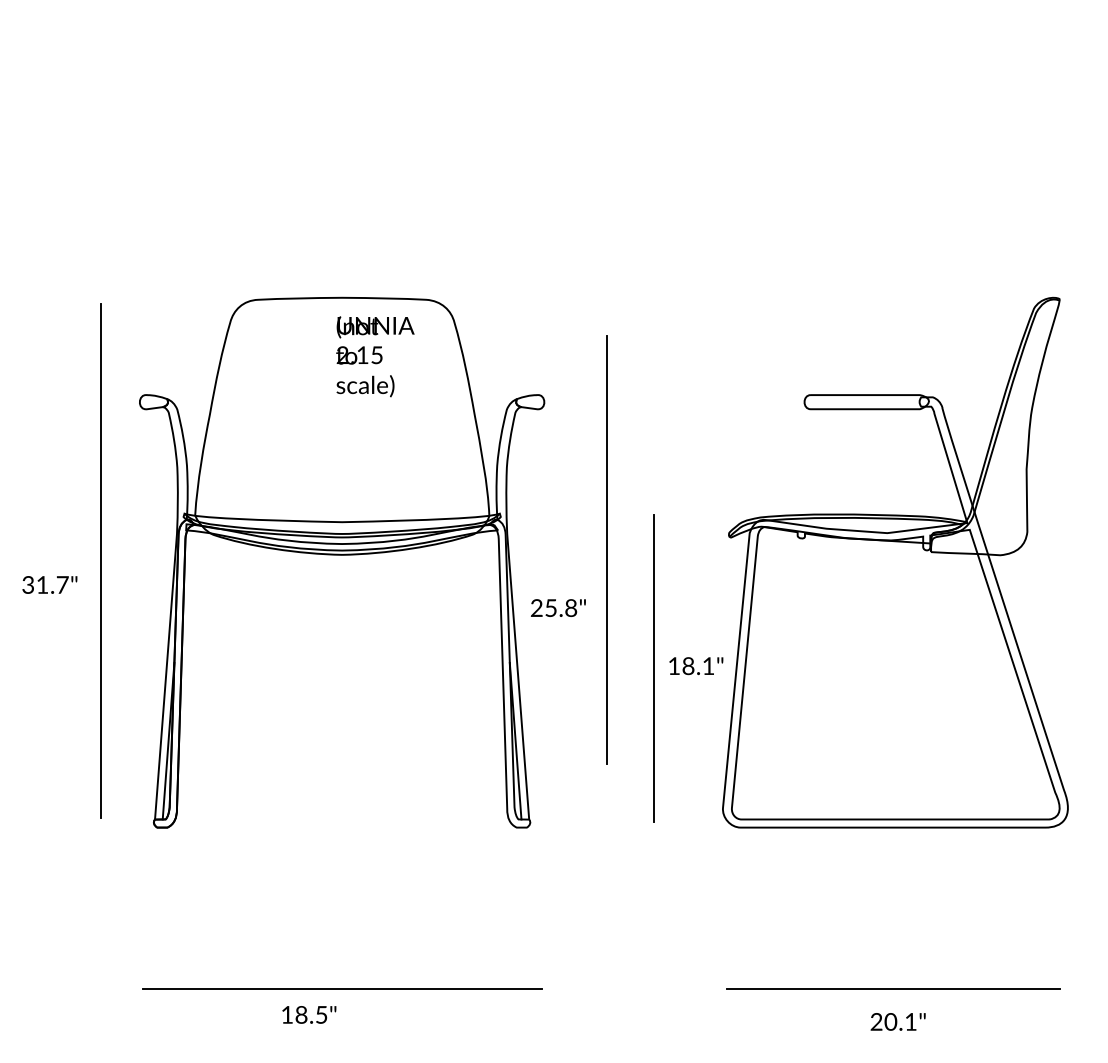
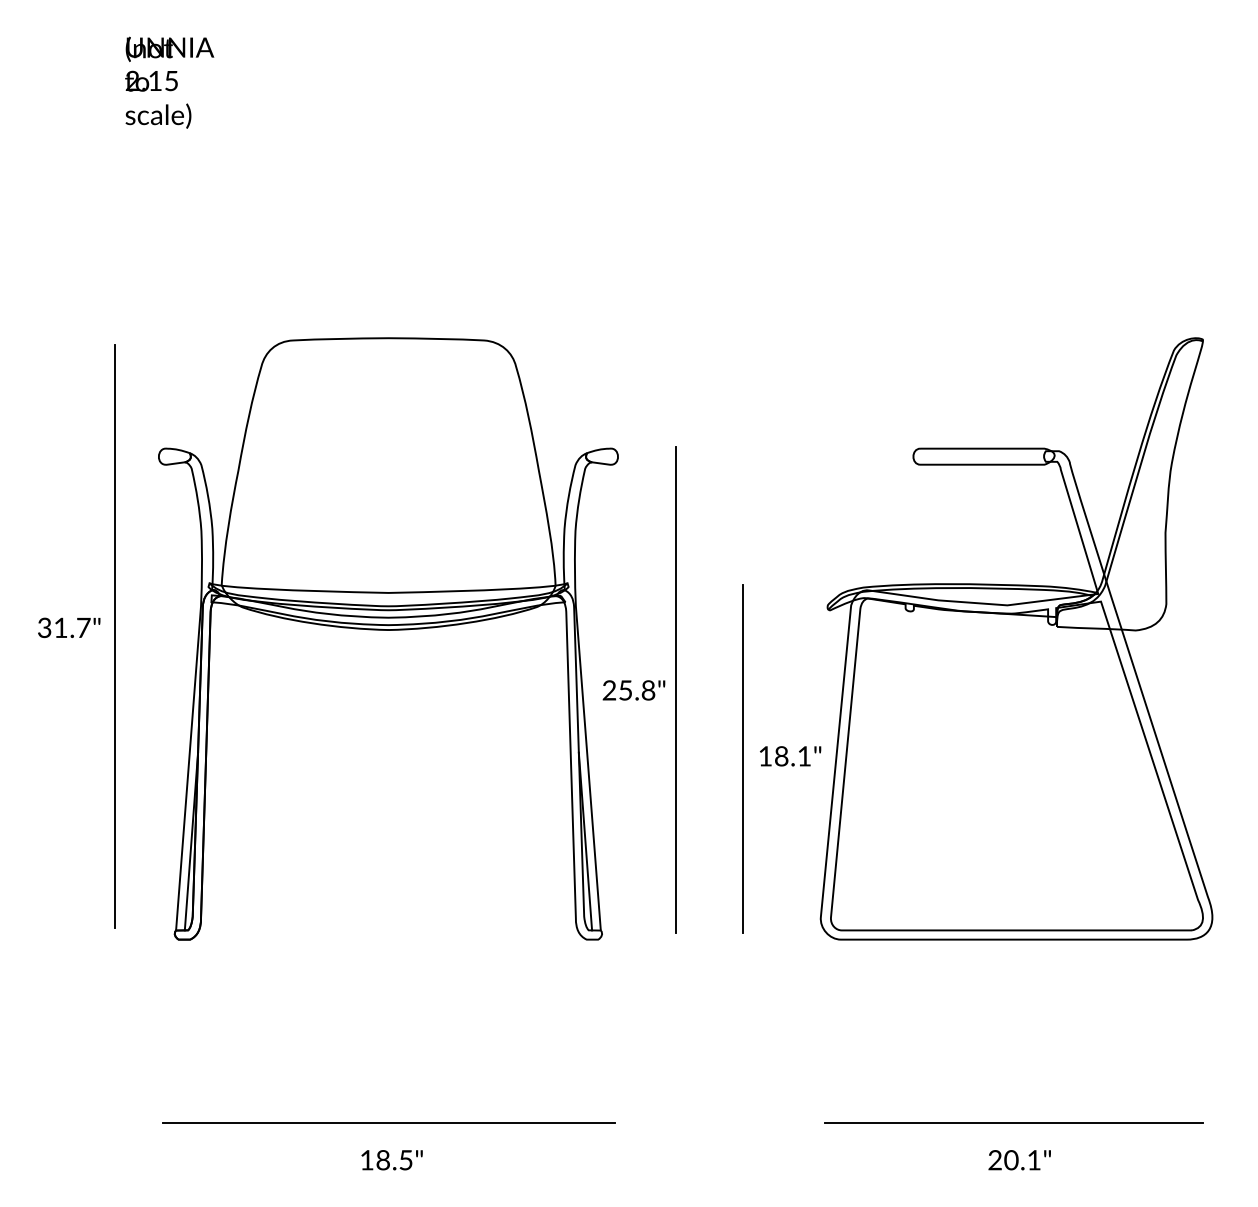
text: (375, 356) -> (169, 82), moved
line: (606, 549) -> (674, 689), moved
text: (49, 584) -> (68, 627), moved
text: (309, 1014) -> (392, 1159), moved

